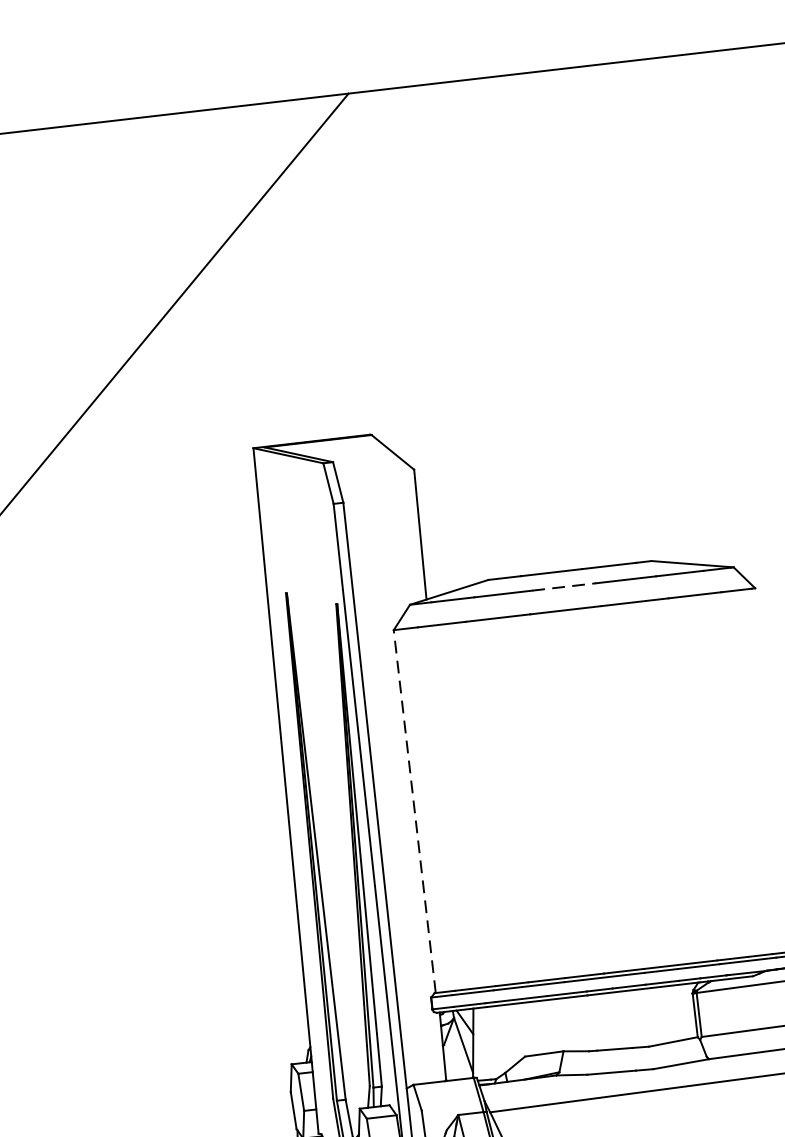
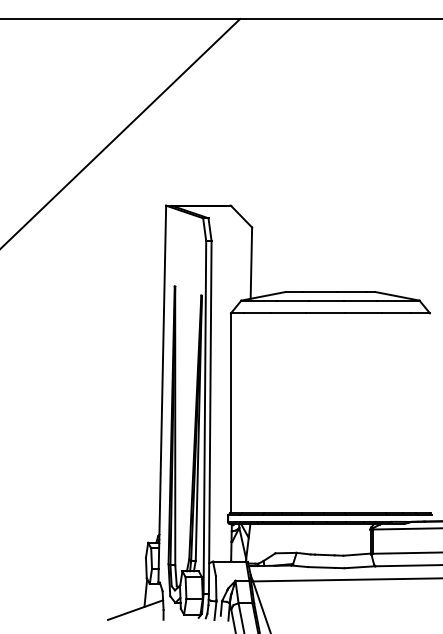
line: (564, 586) -> (326, 300), dashed -> solid
line: (414, 812) -> (230, 413), dashed -> solid

